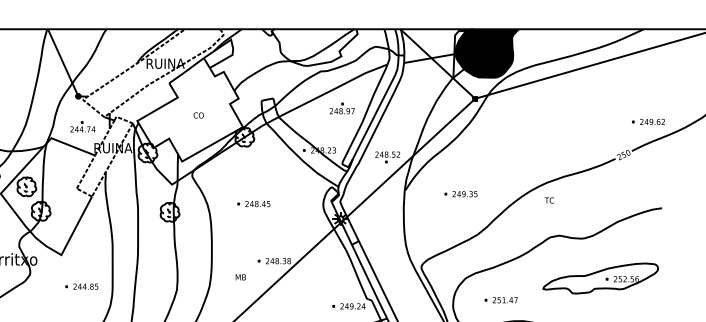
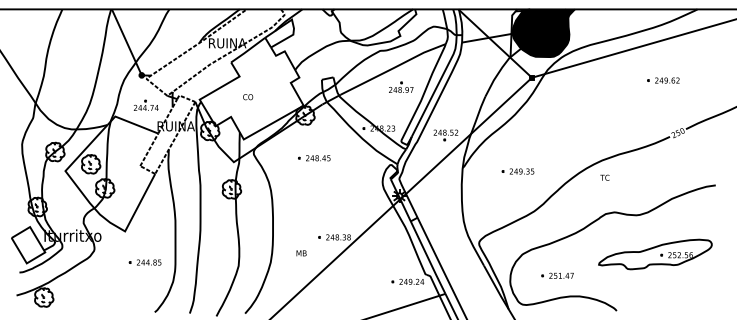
text: (199, 115) -> (248, 97), moved
part: (648, 121) -> (663, 80), moved
part: (254, 204) -> (314, 158), moved

